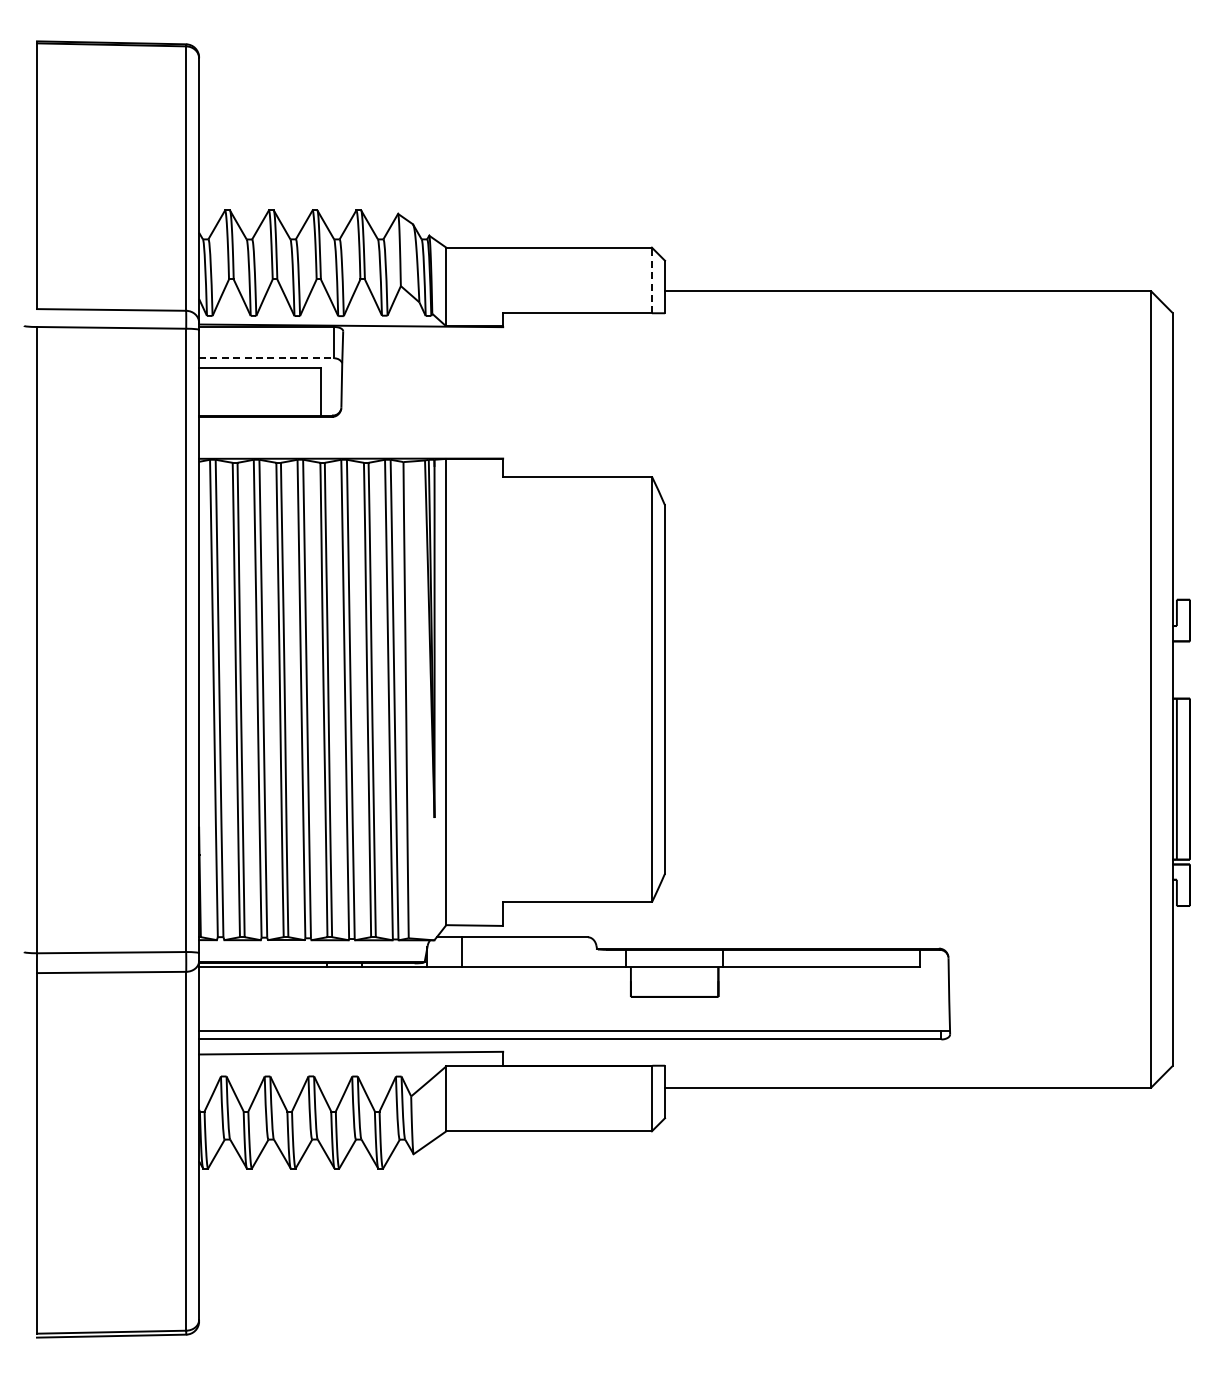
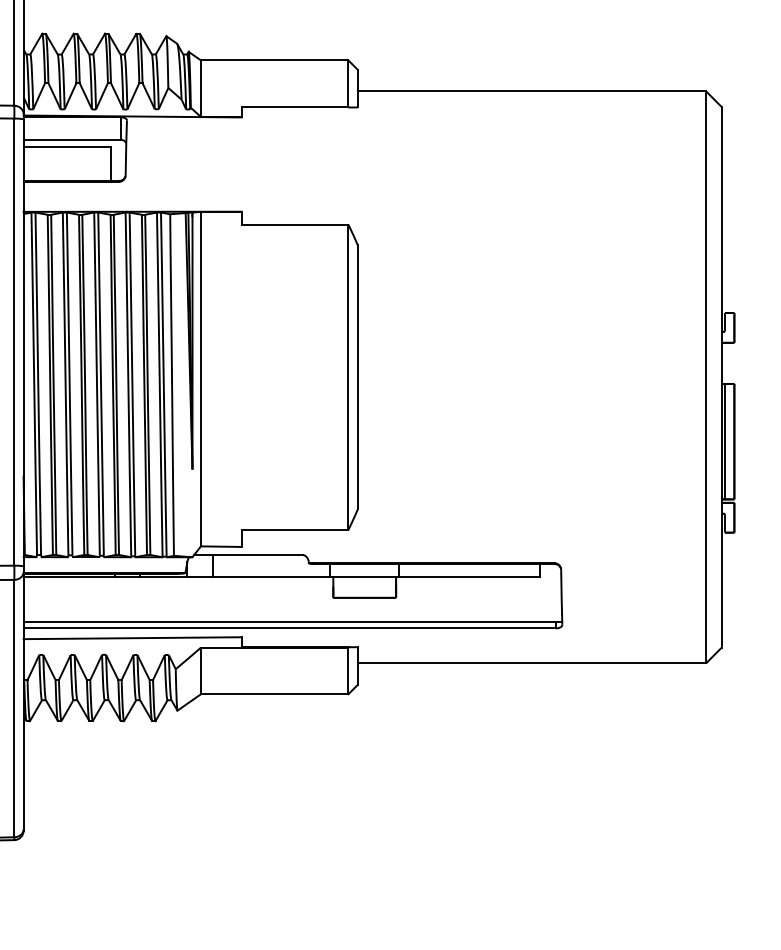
line: (651, 280) -> (348, 83), dashed -> solid
line: (266, 358) -> (71, 139), dashed -> solid

